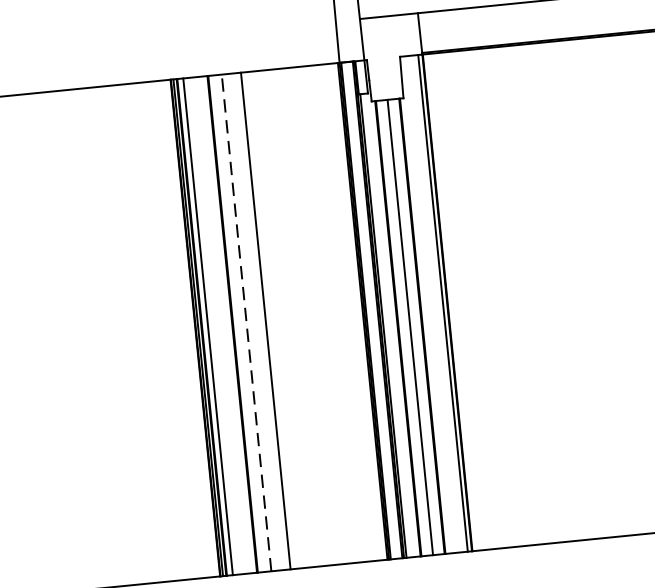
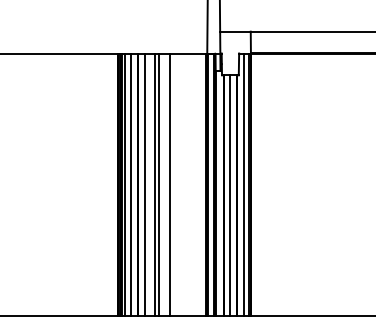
line: (434, 304) -> (244, 184), added
line: (292, 318) -> (169, 184), added
line: (273, 320) -> (159, 184), added
line: (247, 322) -> (145, 184), dashed -> solid
line: (220, 325) -> (131, 184), added

